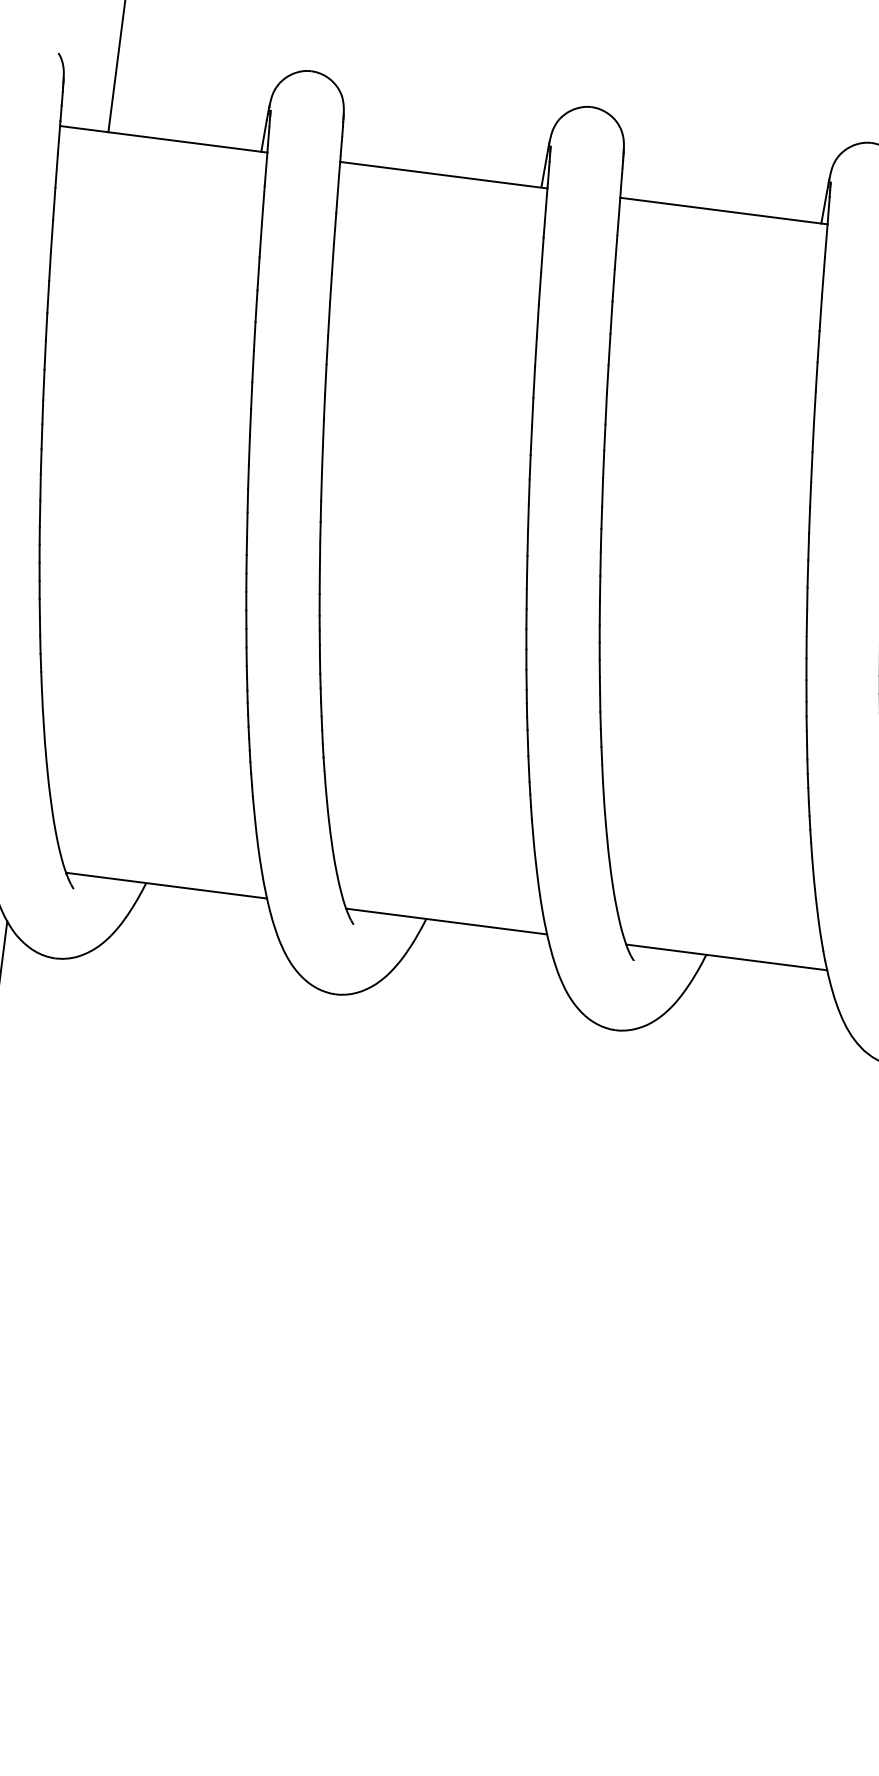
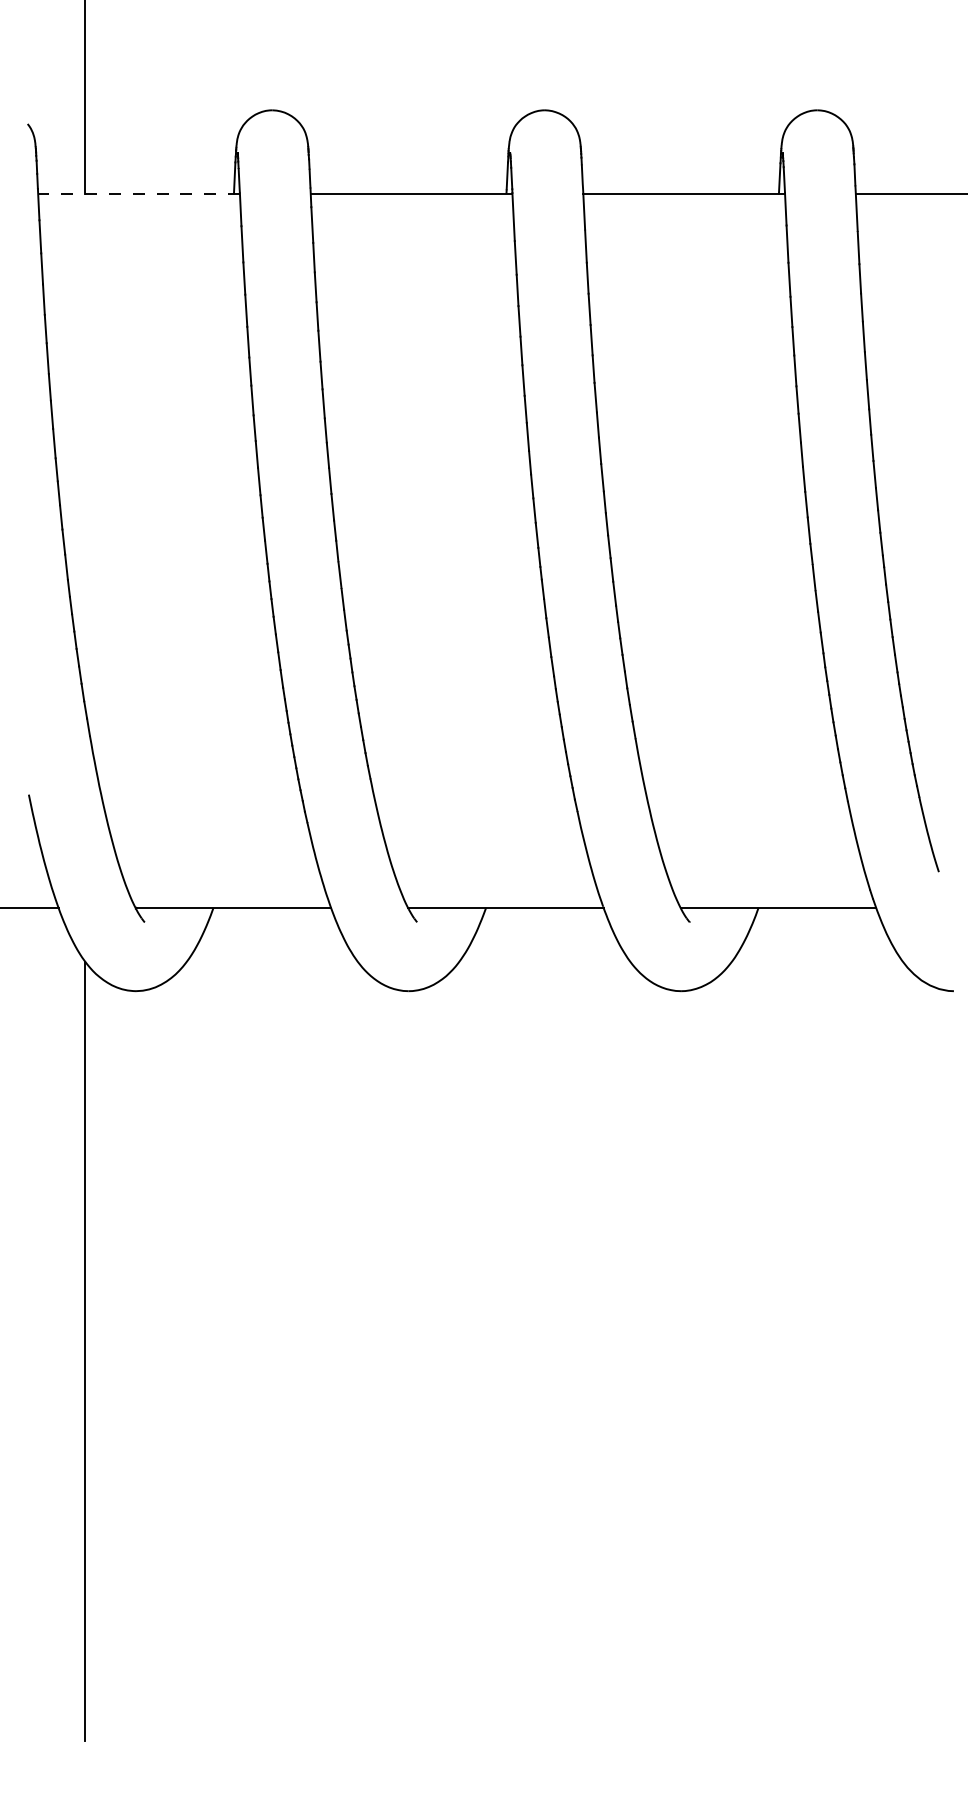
line: (164, 139) -> (139, 193), solid -> dashed

